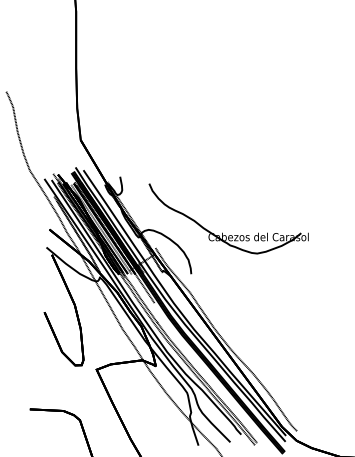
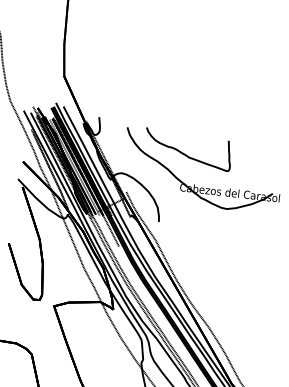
curve: (210, 203) -> (185, 153), added

